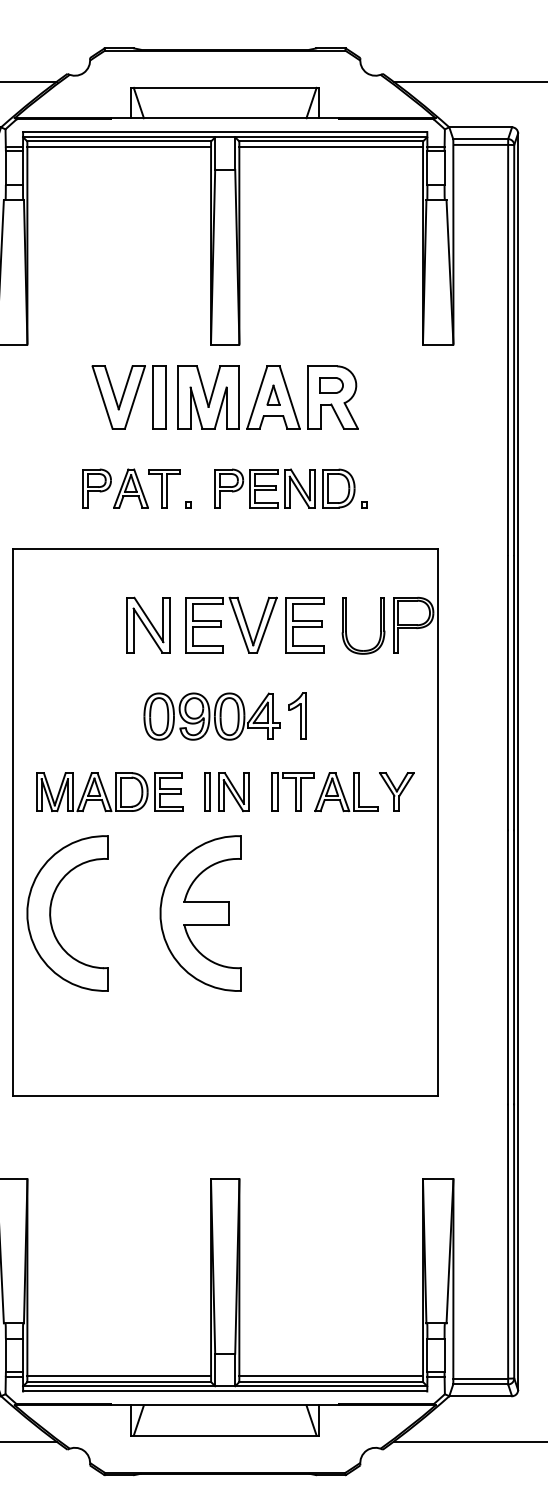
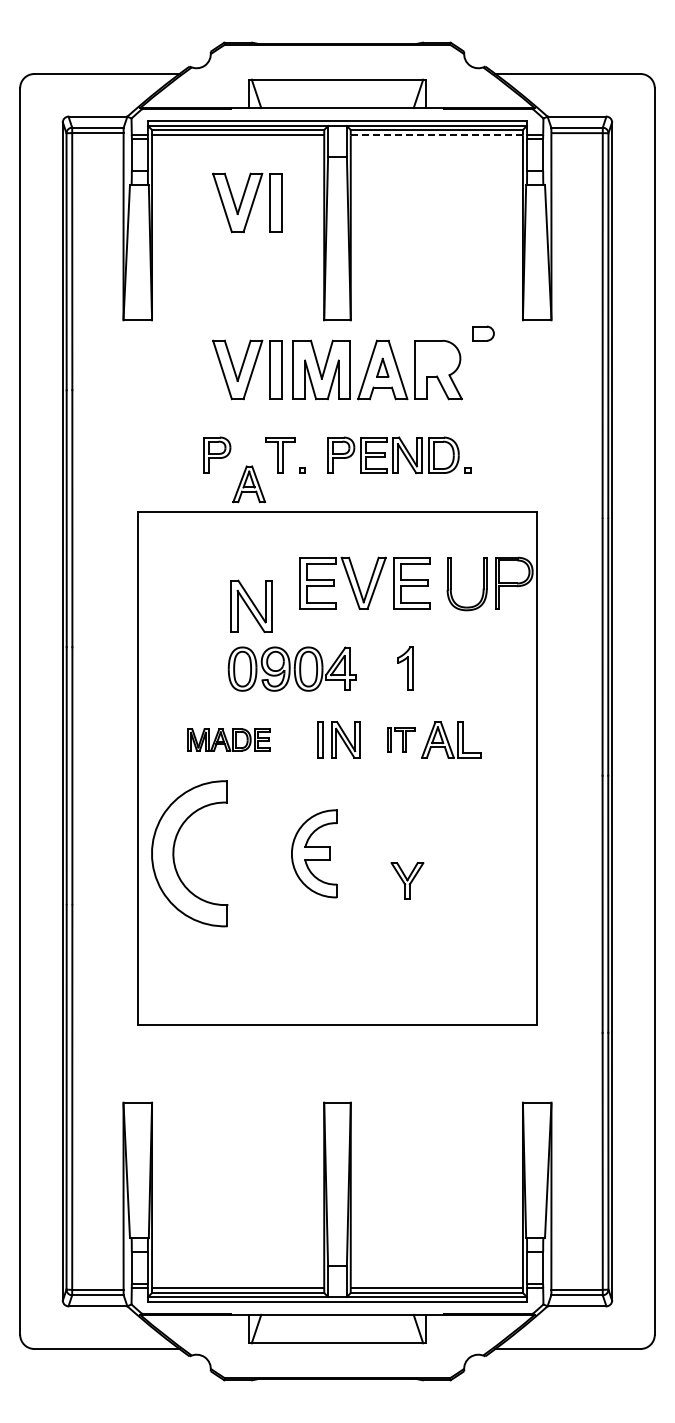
line: (331, 147) -> (437, 135), solid -> dashed
part: (129, 218) -> (247, 202), added
part: (331, 385) -> (483, 333), moved
part: (131, 488) -> (249, 484), moved
part: (148, 625) -> (251, 606), moved
part: (211, 715) -> (291, 668), moved
part: (110, 791) -> (229, 739), size x0.6
part: (293, 791) -> (401, 739), size x0.7
part: (396, 791) -> (407, 880), moved
part: (200, 913) -> (314, 853), size x0.6

